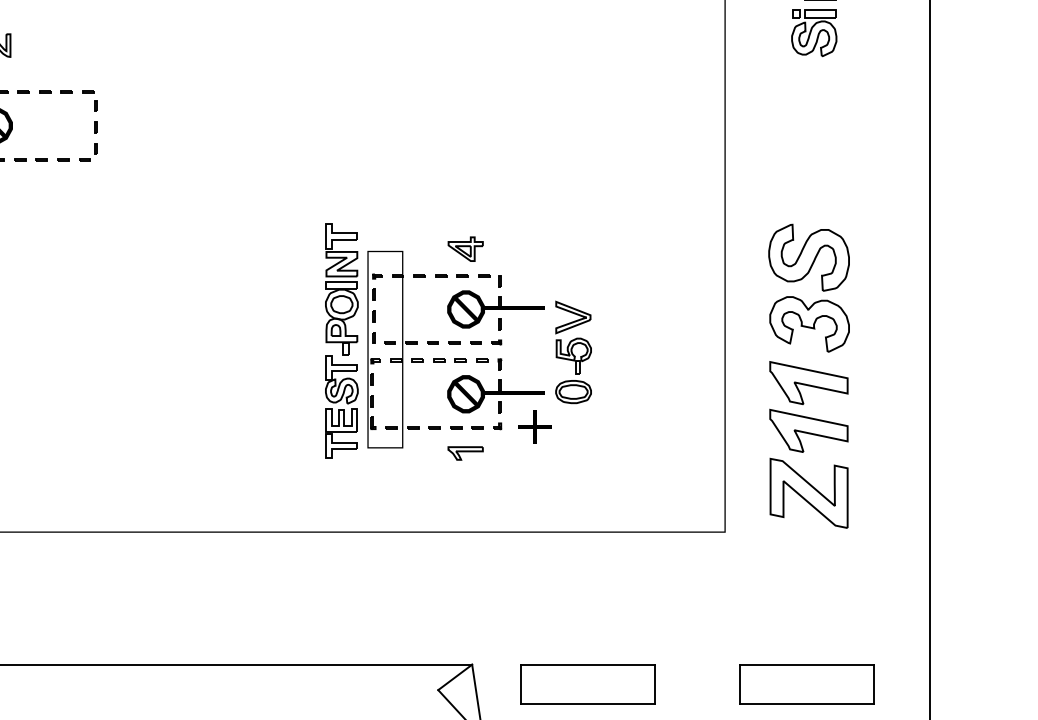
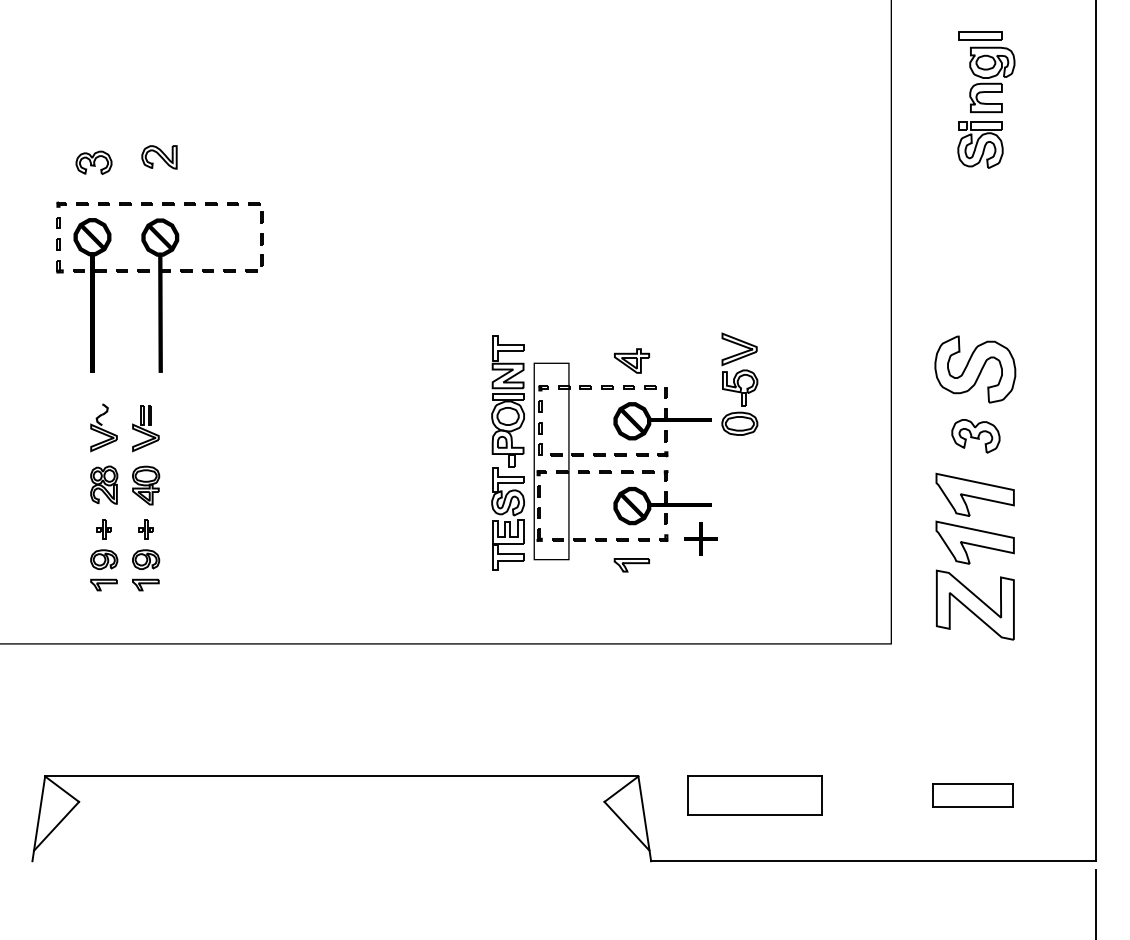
part: (809, 324) -> (975, 436), size x0.6
part: (573, 351) -> (739, 383), moved
part: (806, 683) -> (972, 795), size x0.6

